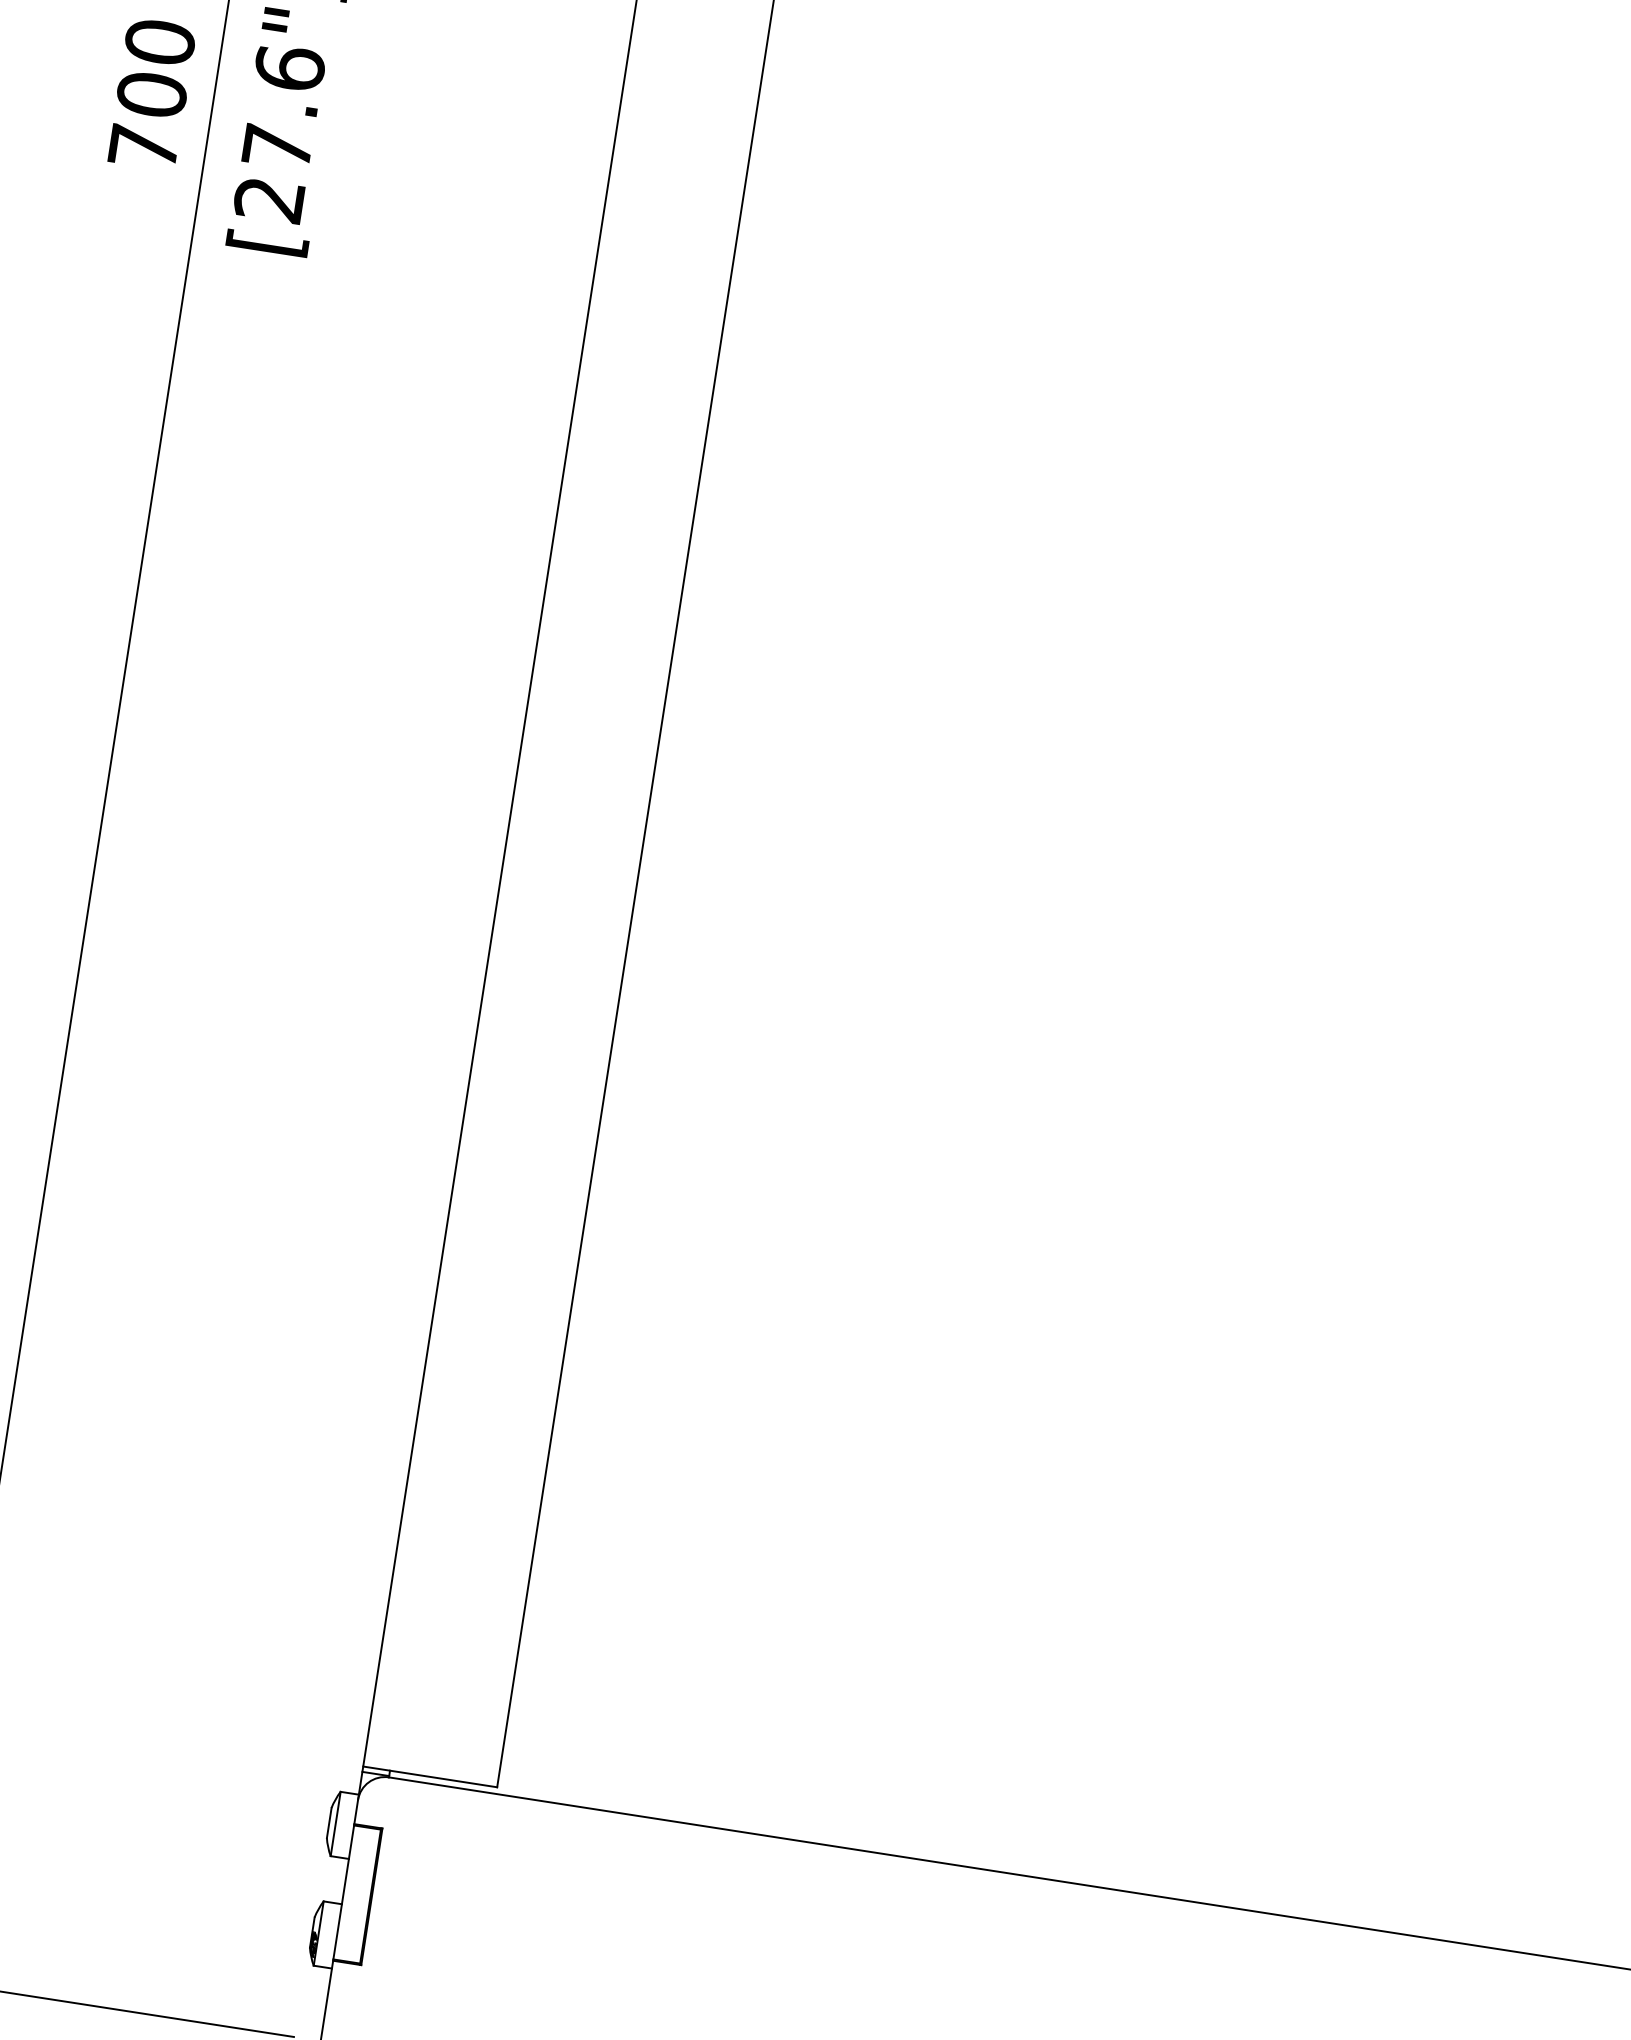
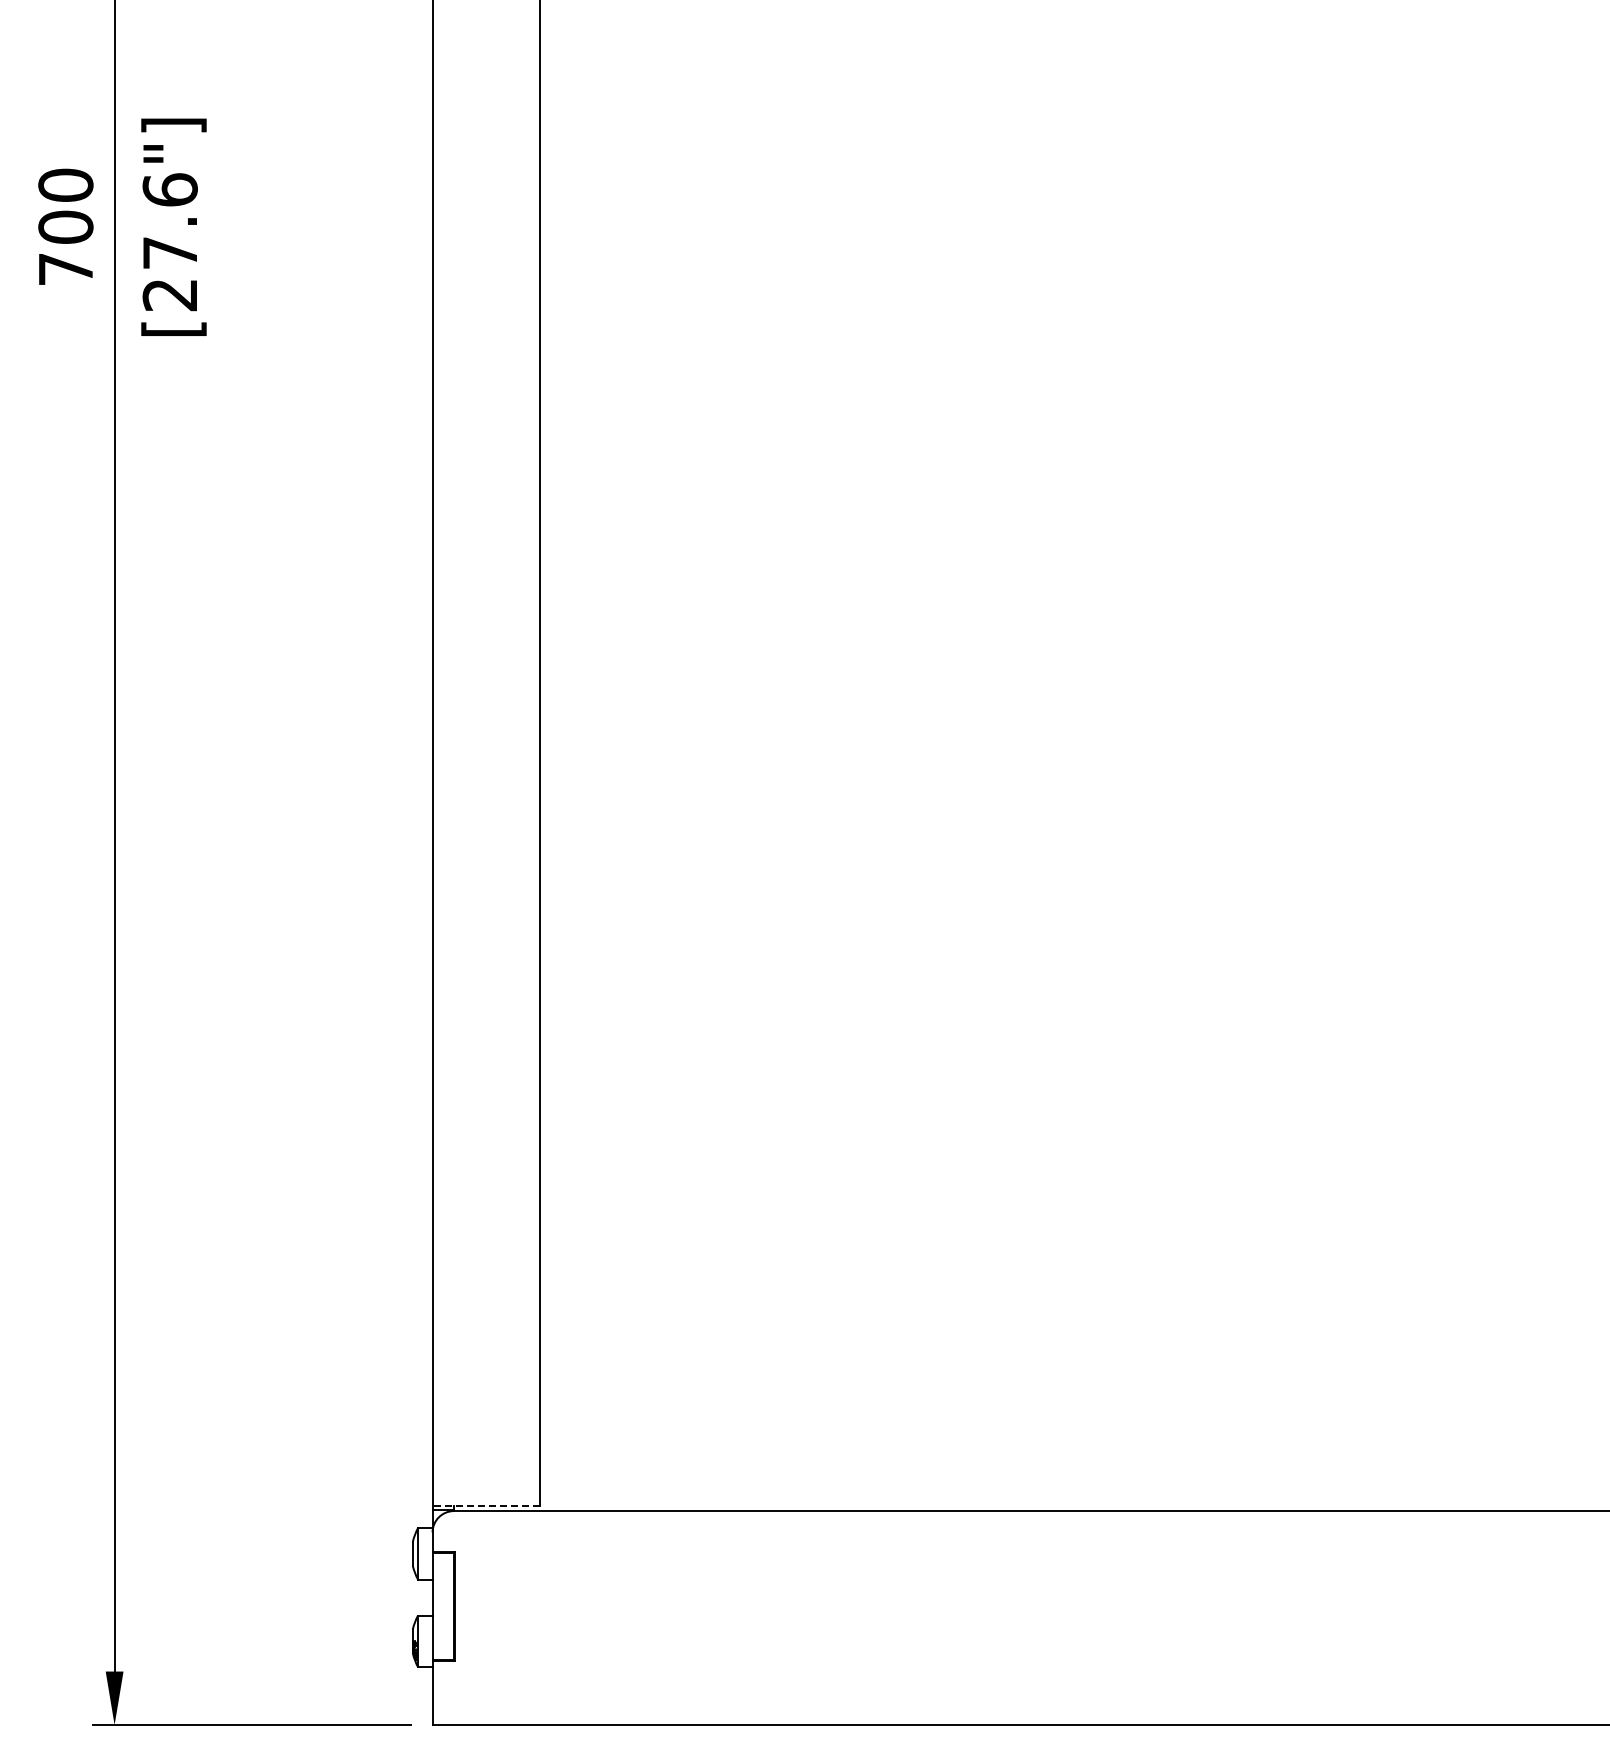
line: (429, 1776) -> (485, 1505), solid -> dashed

